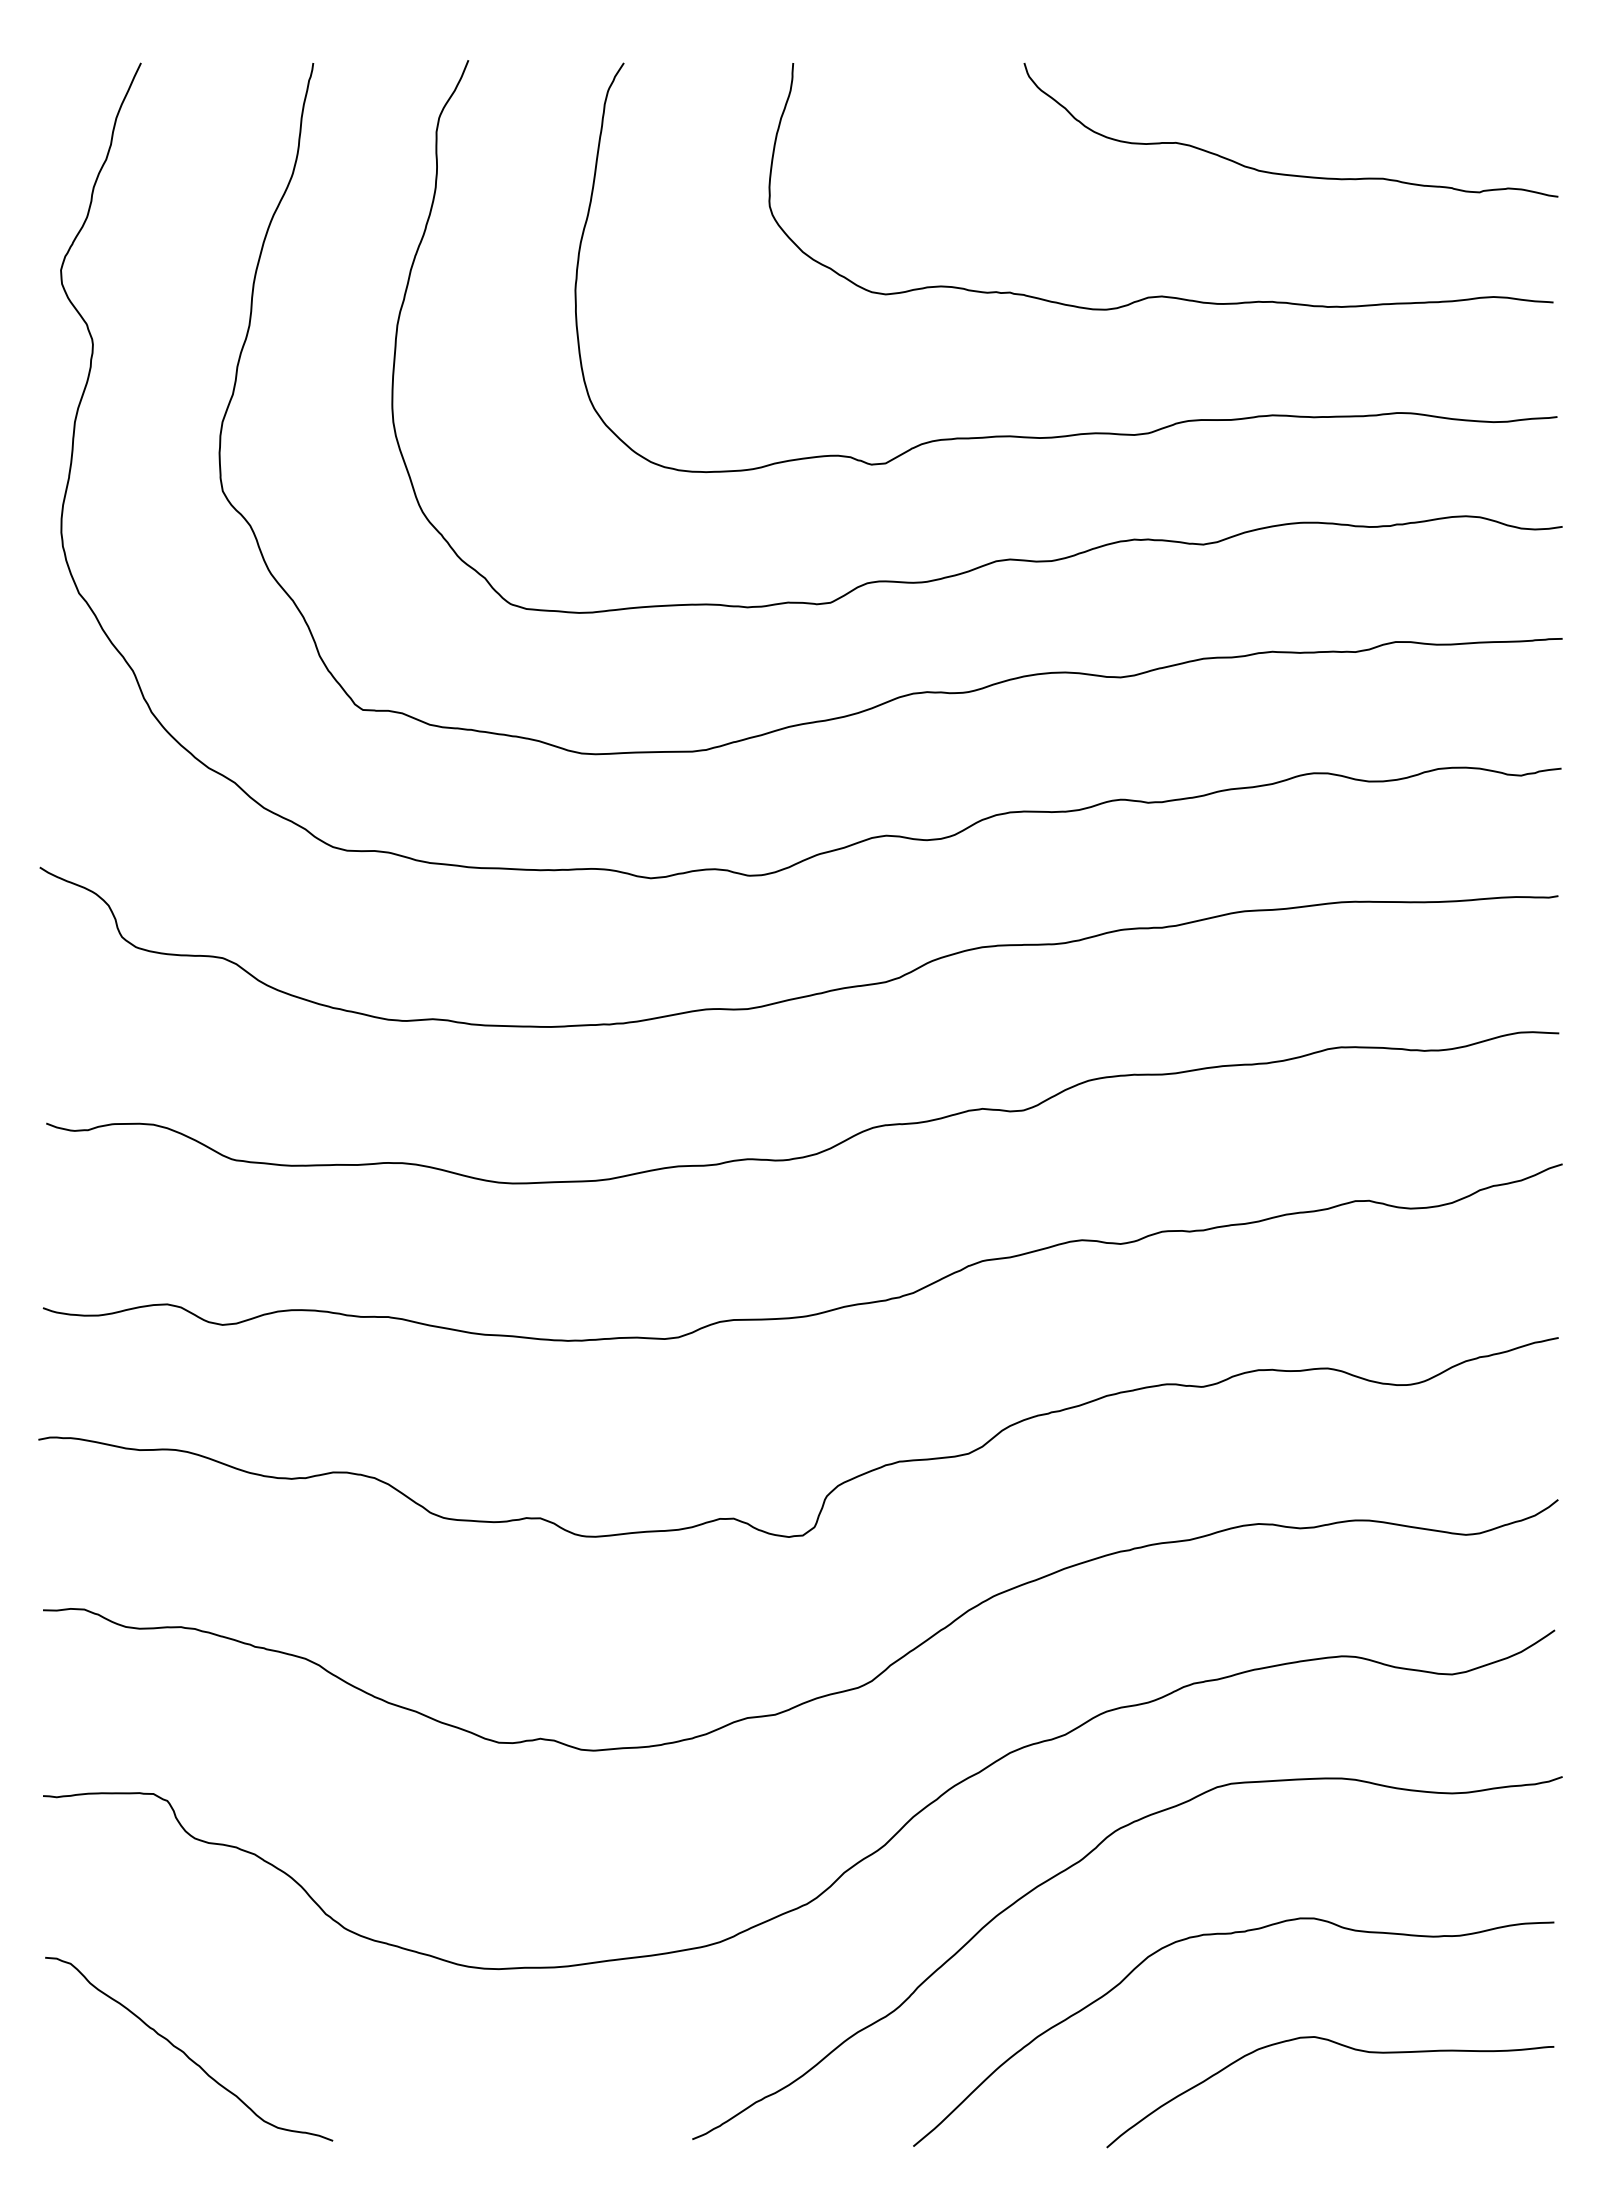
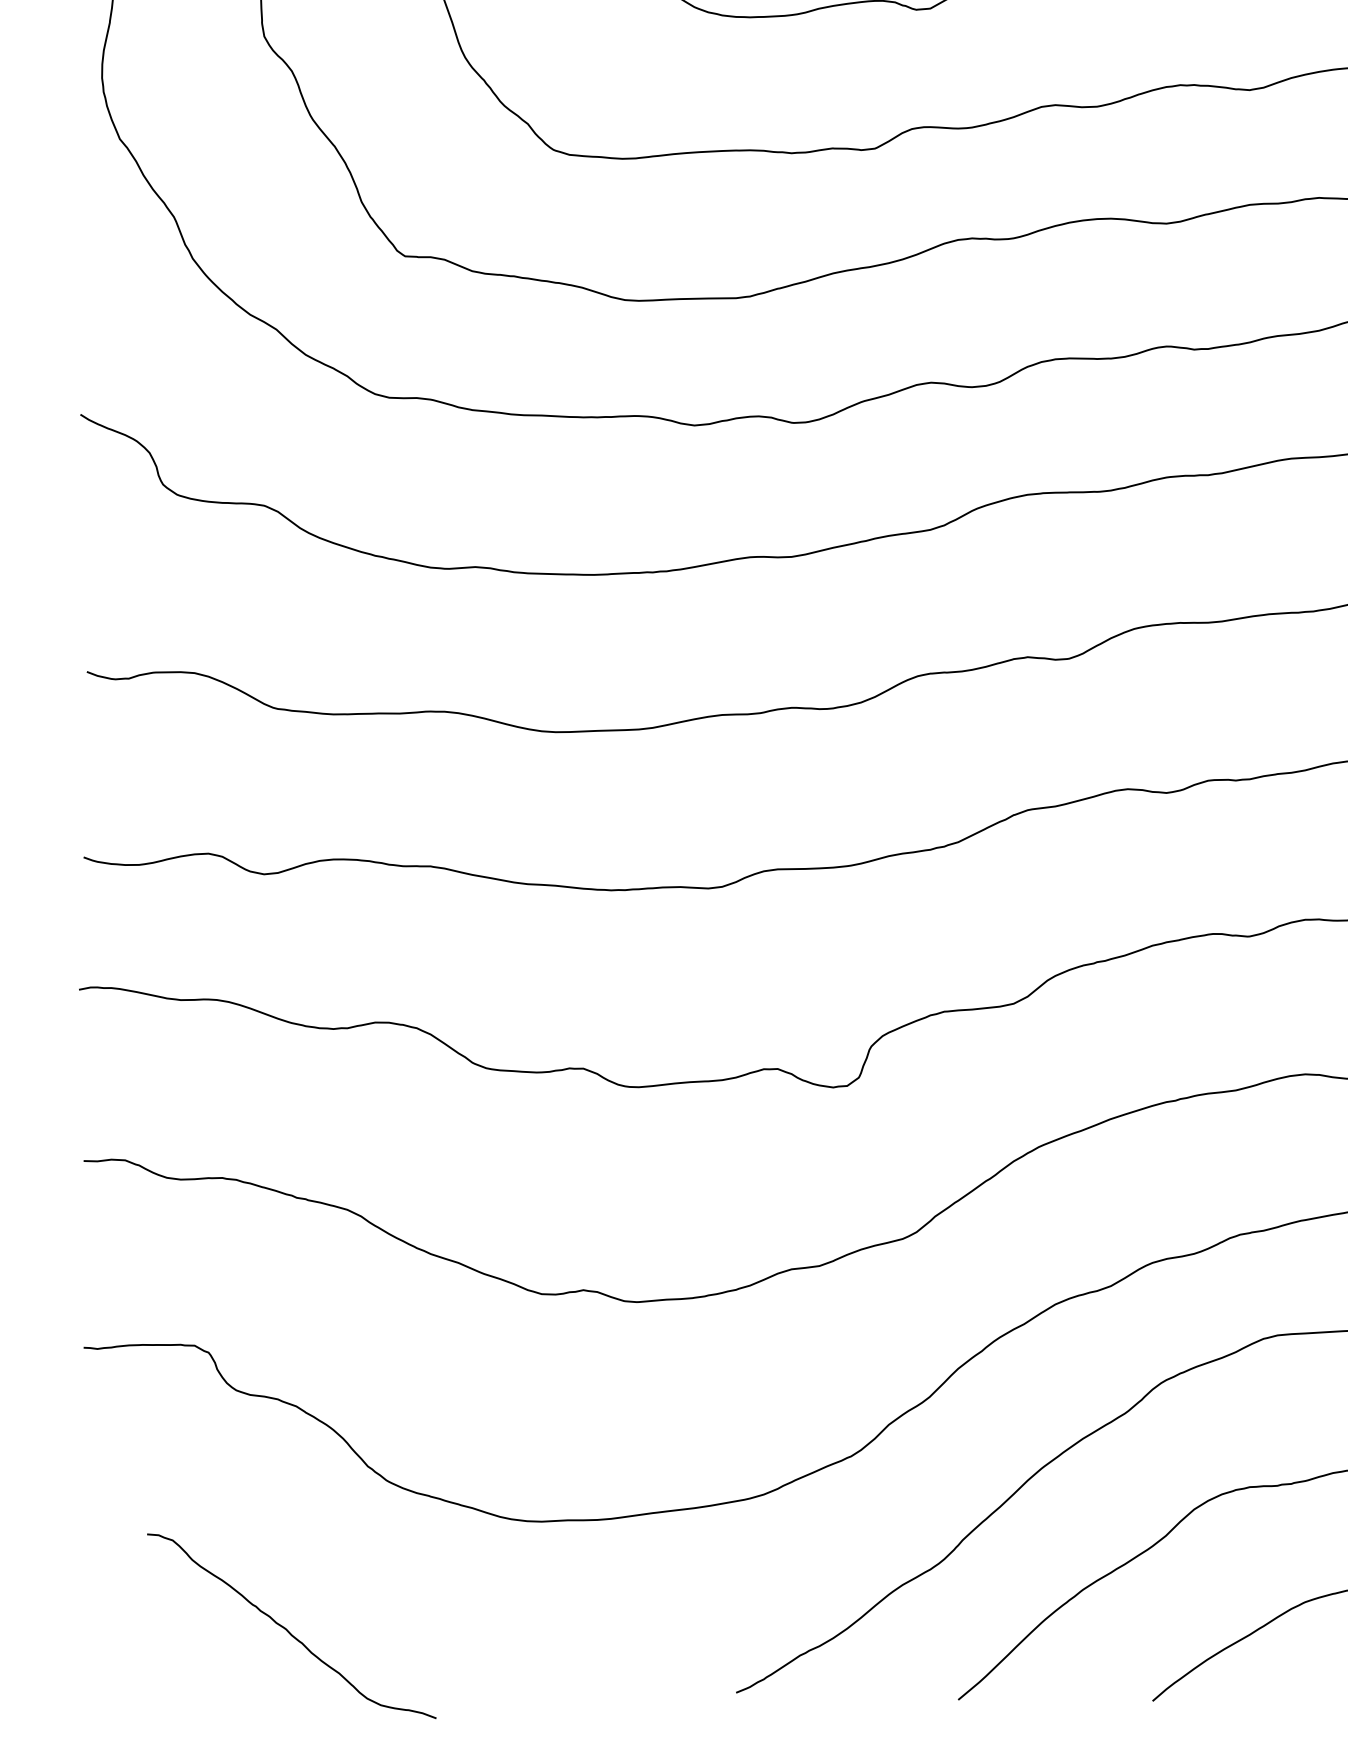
curve: (185, 2052) -> (288, 1629), moved

